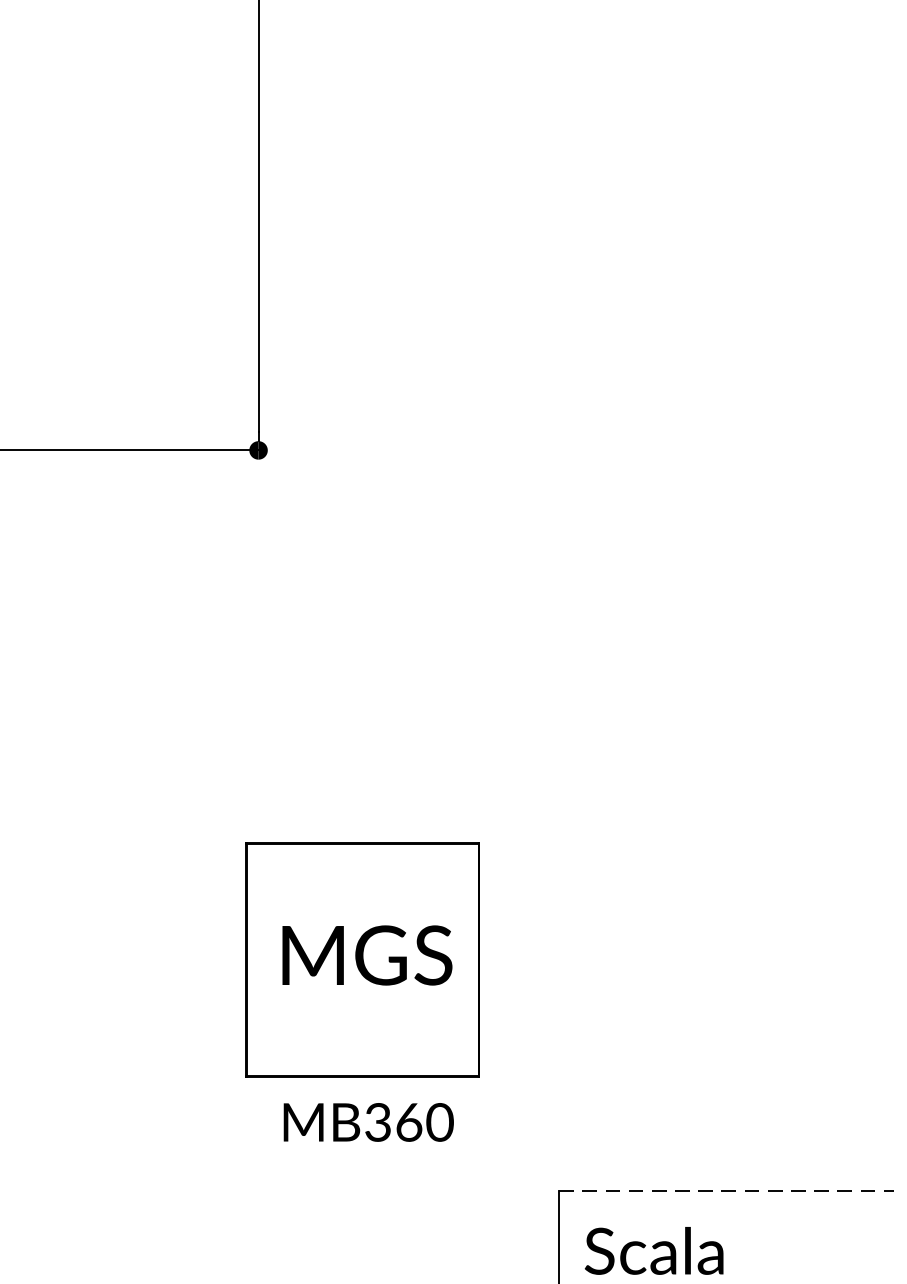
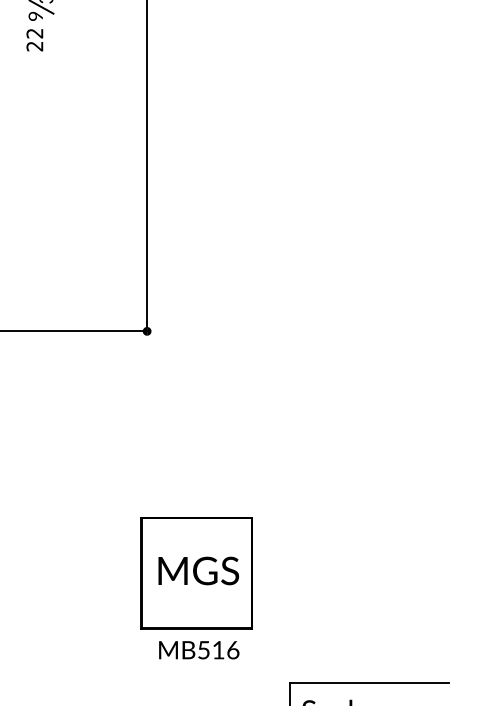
text: (408, 1123) -> (218, 650), MB360 -> MB516
line: (727, 1190) -> (369, 682), dashed -> solid

